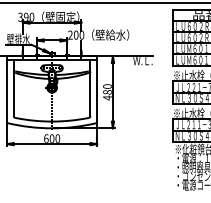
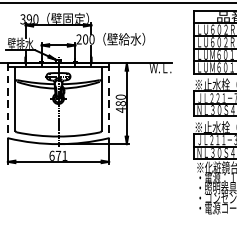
line: (7, 89) -> (8, 100), solid -> dashed
line: (97, 89) -> (109, 100), solid -> dashed
text: (54, 138) -> (61, 155), 600 -> 671

